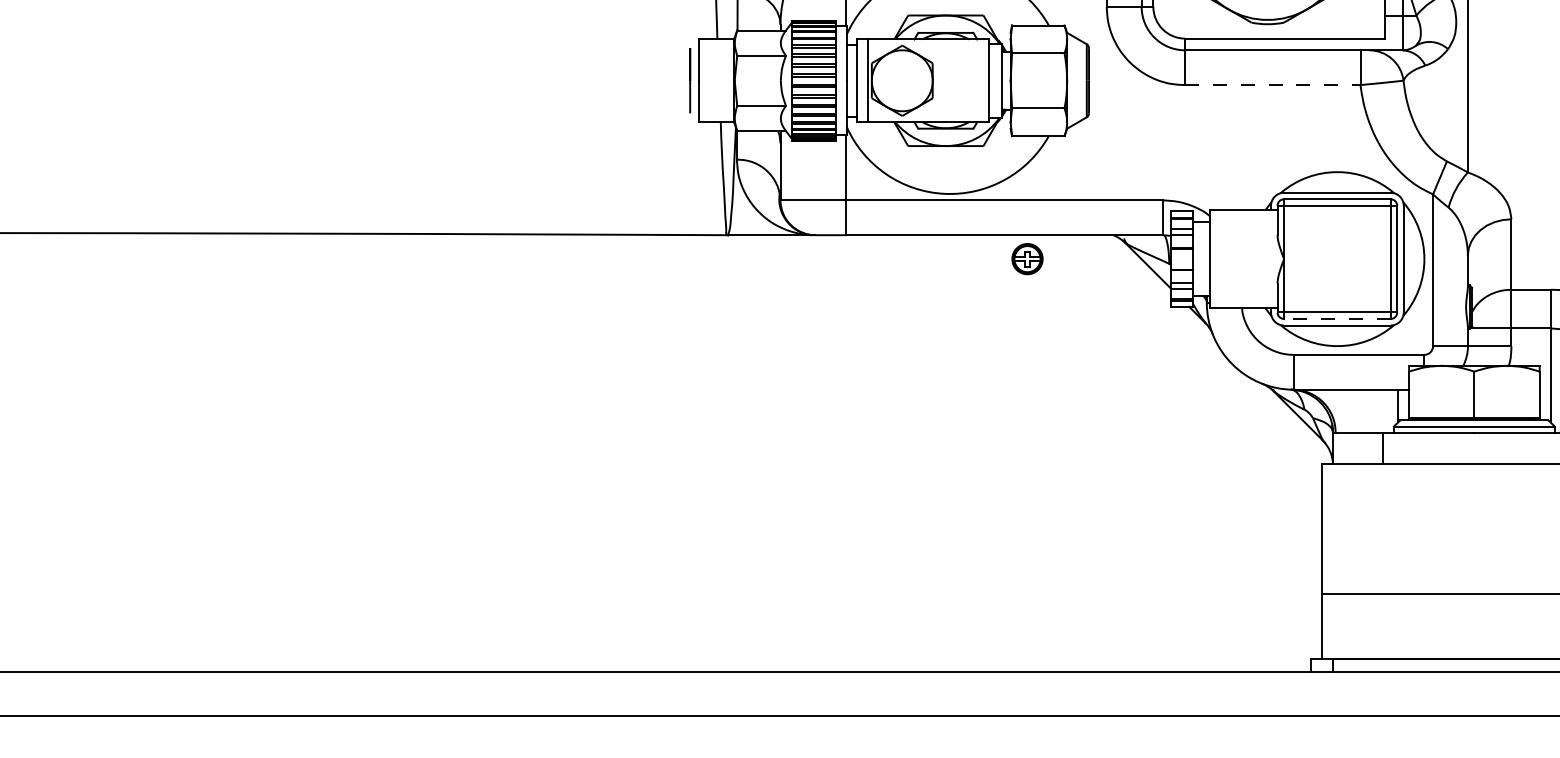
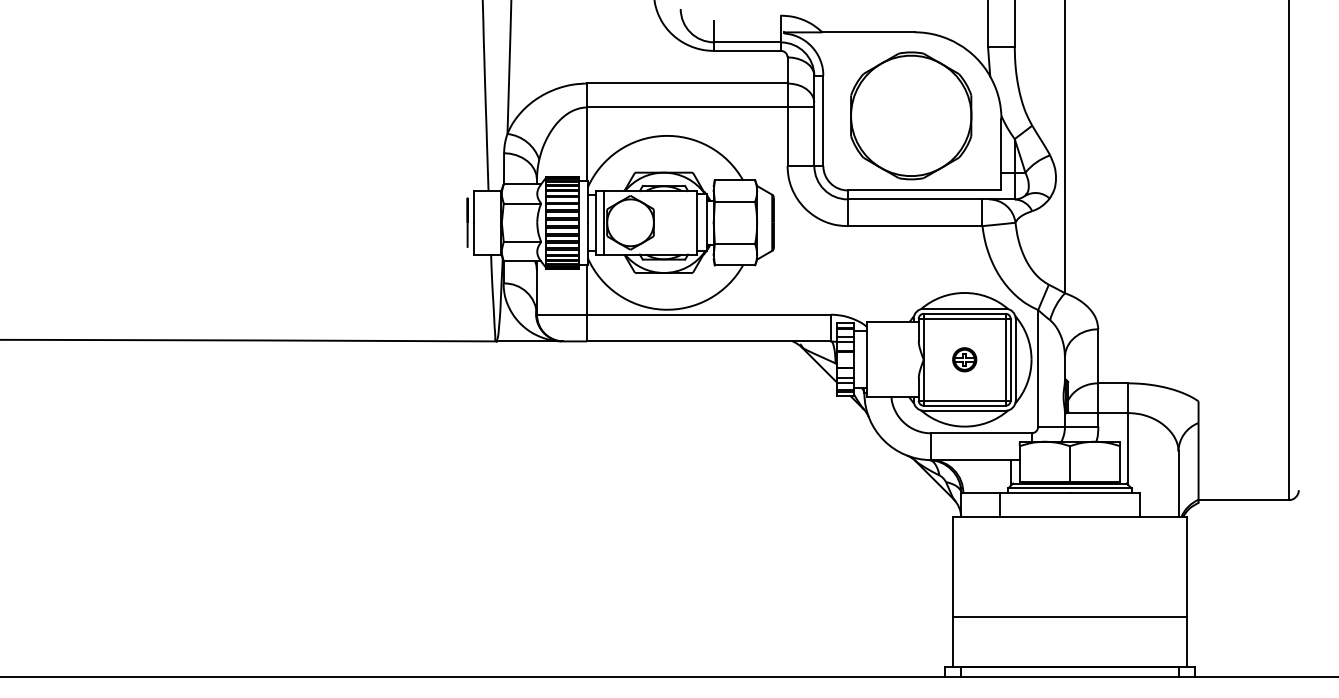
line: (1273, 85) -> (915, 226), dashed -> solid
part: (1027, 258) -> (964, 359), moved
line: (1337, 318) -> (964, 405), dashed -> solid

